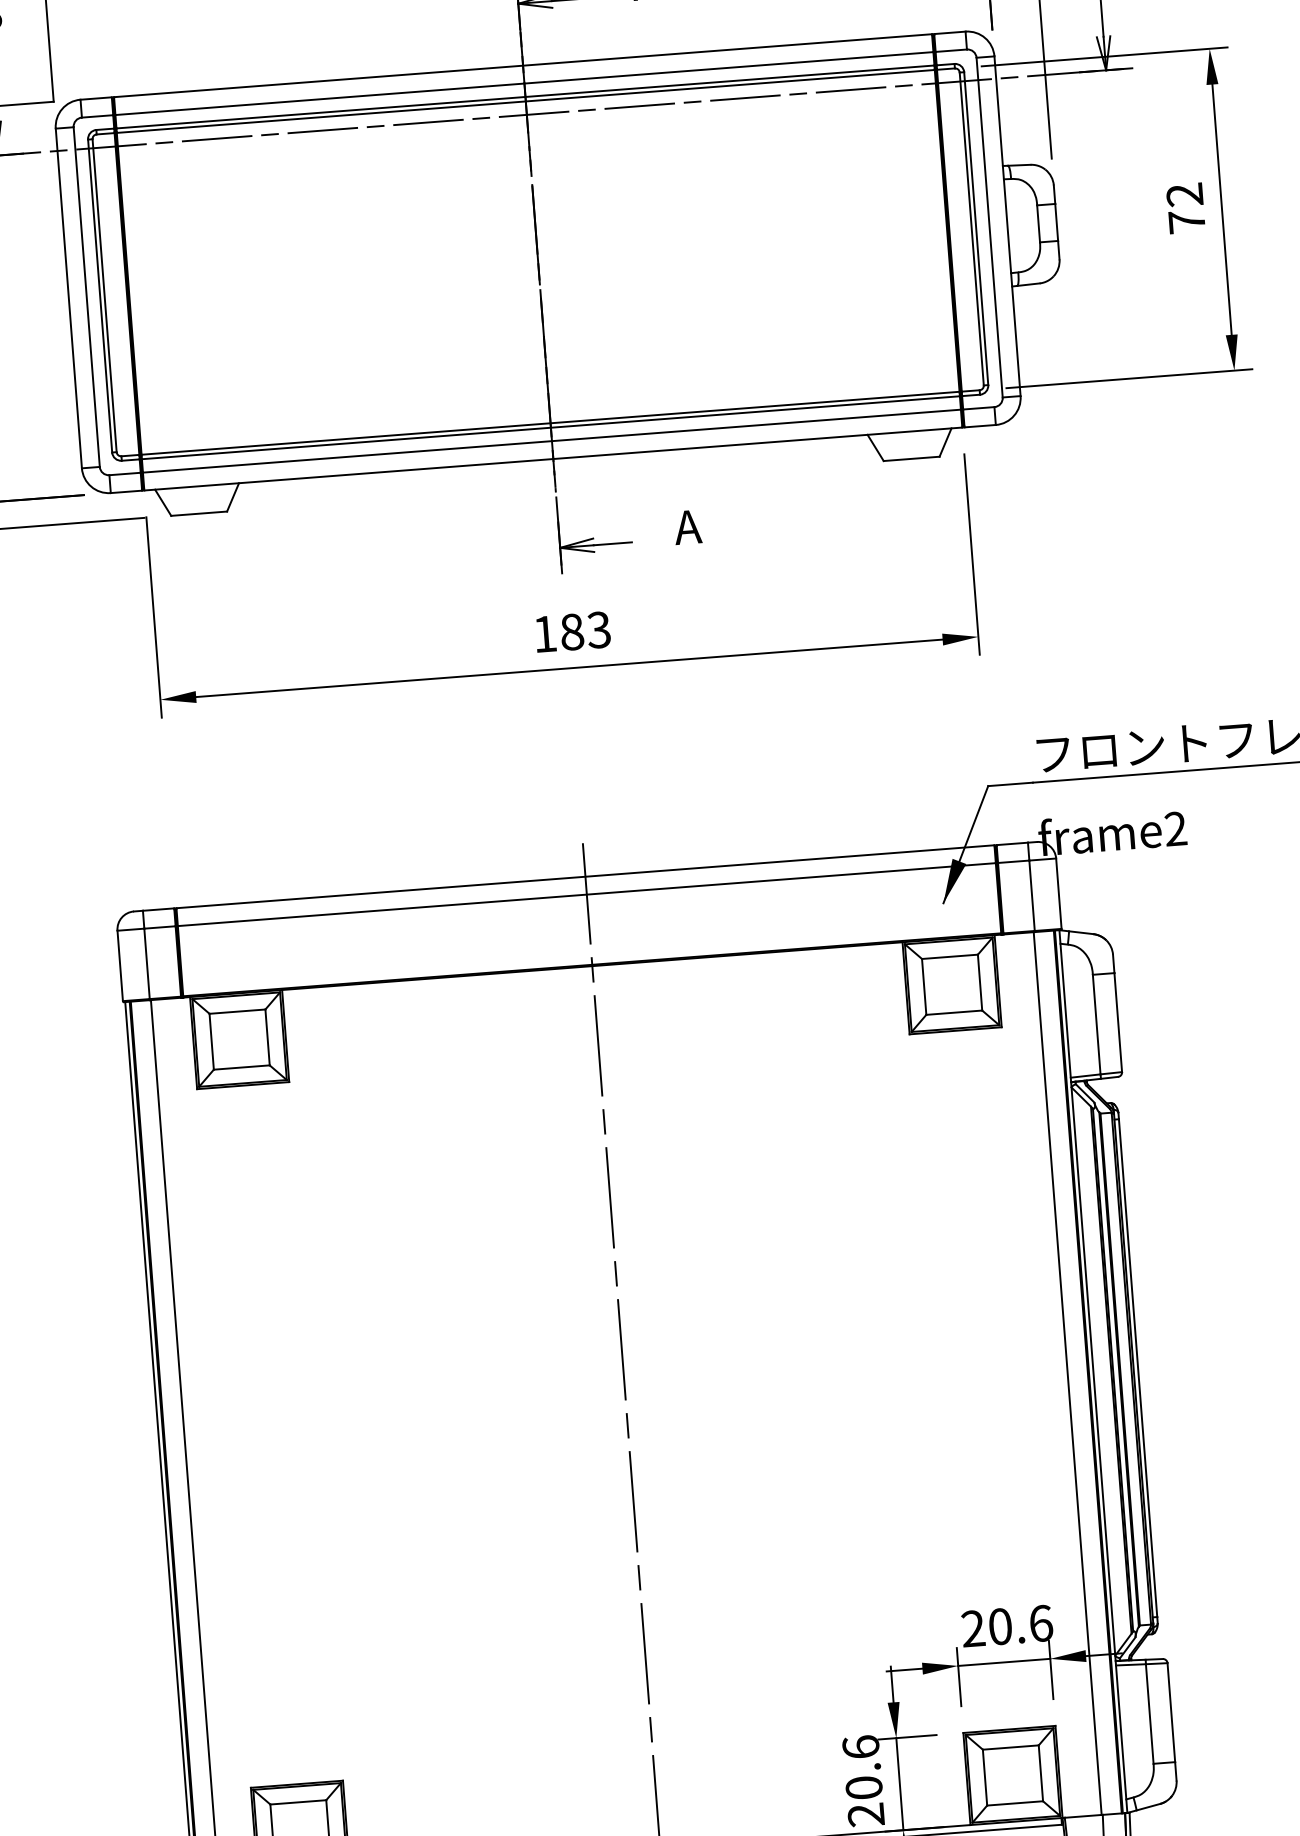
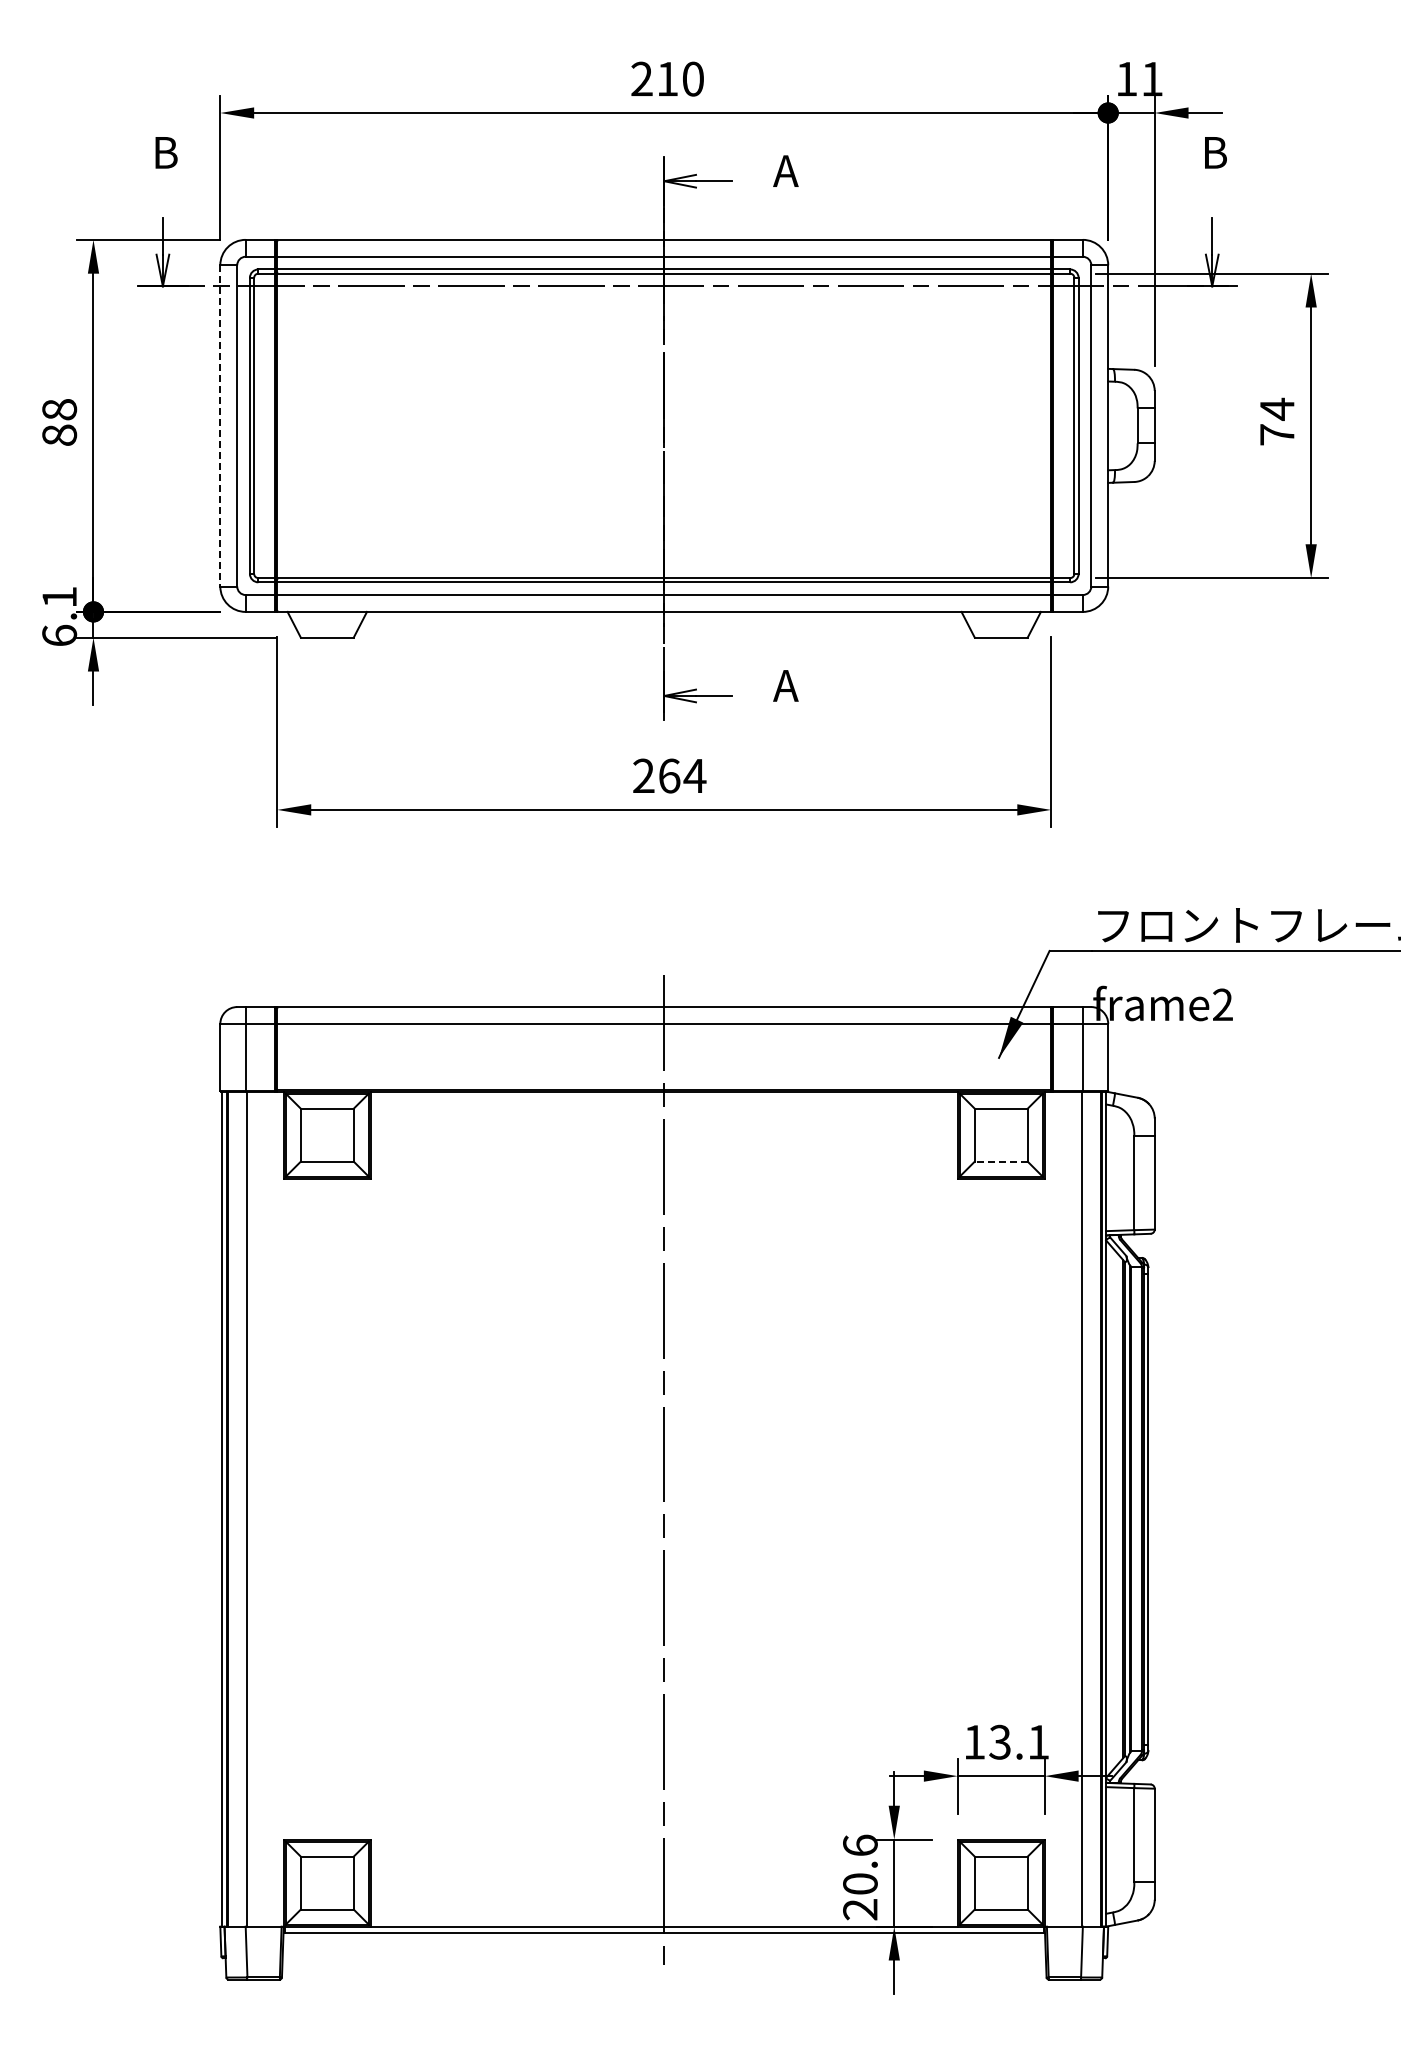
text: (1183, 194) -> (1276, 408), 72 -> 74
line: (69, 298) -> (220, 425), solid -> dashed
text: (572, 631) -> (669, 775), 183 -> 264
line: (953, 1012) -> (1000, 1161), solid -> dashed
text: (1006, 1625) -> (1006, 1741), 20.6 -> 13.1

